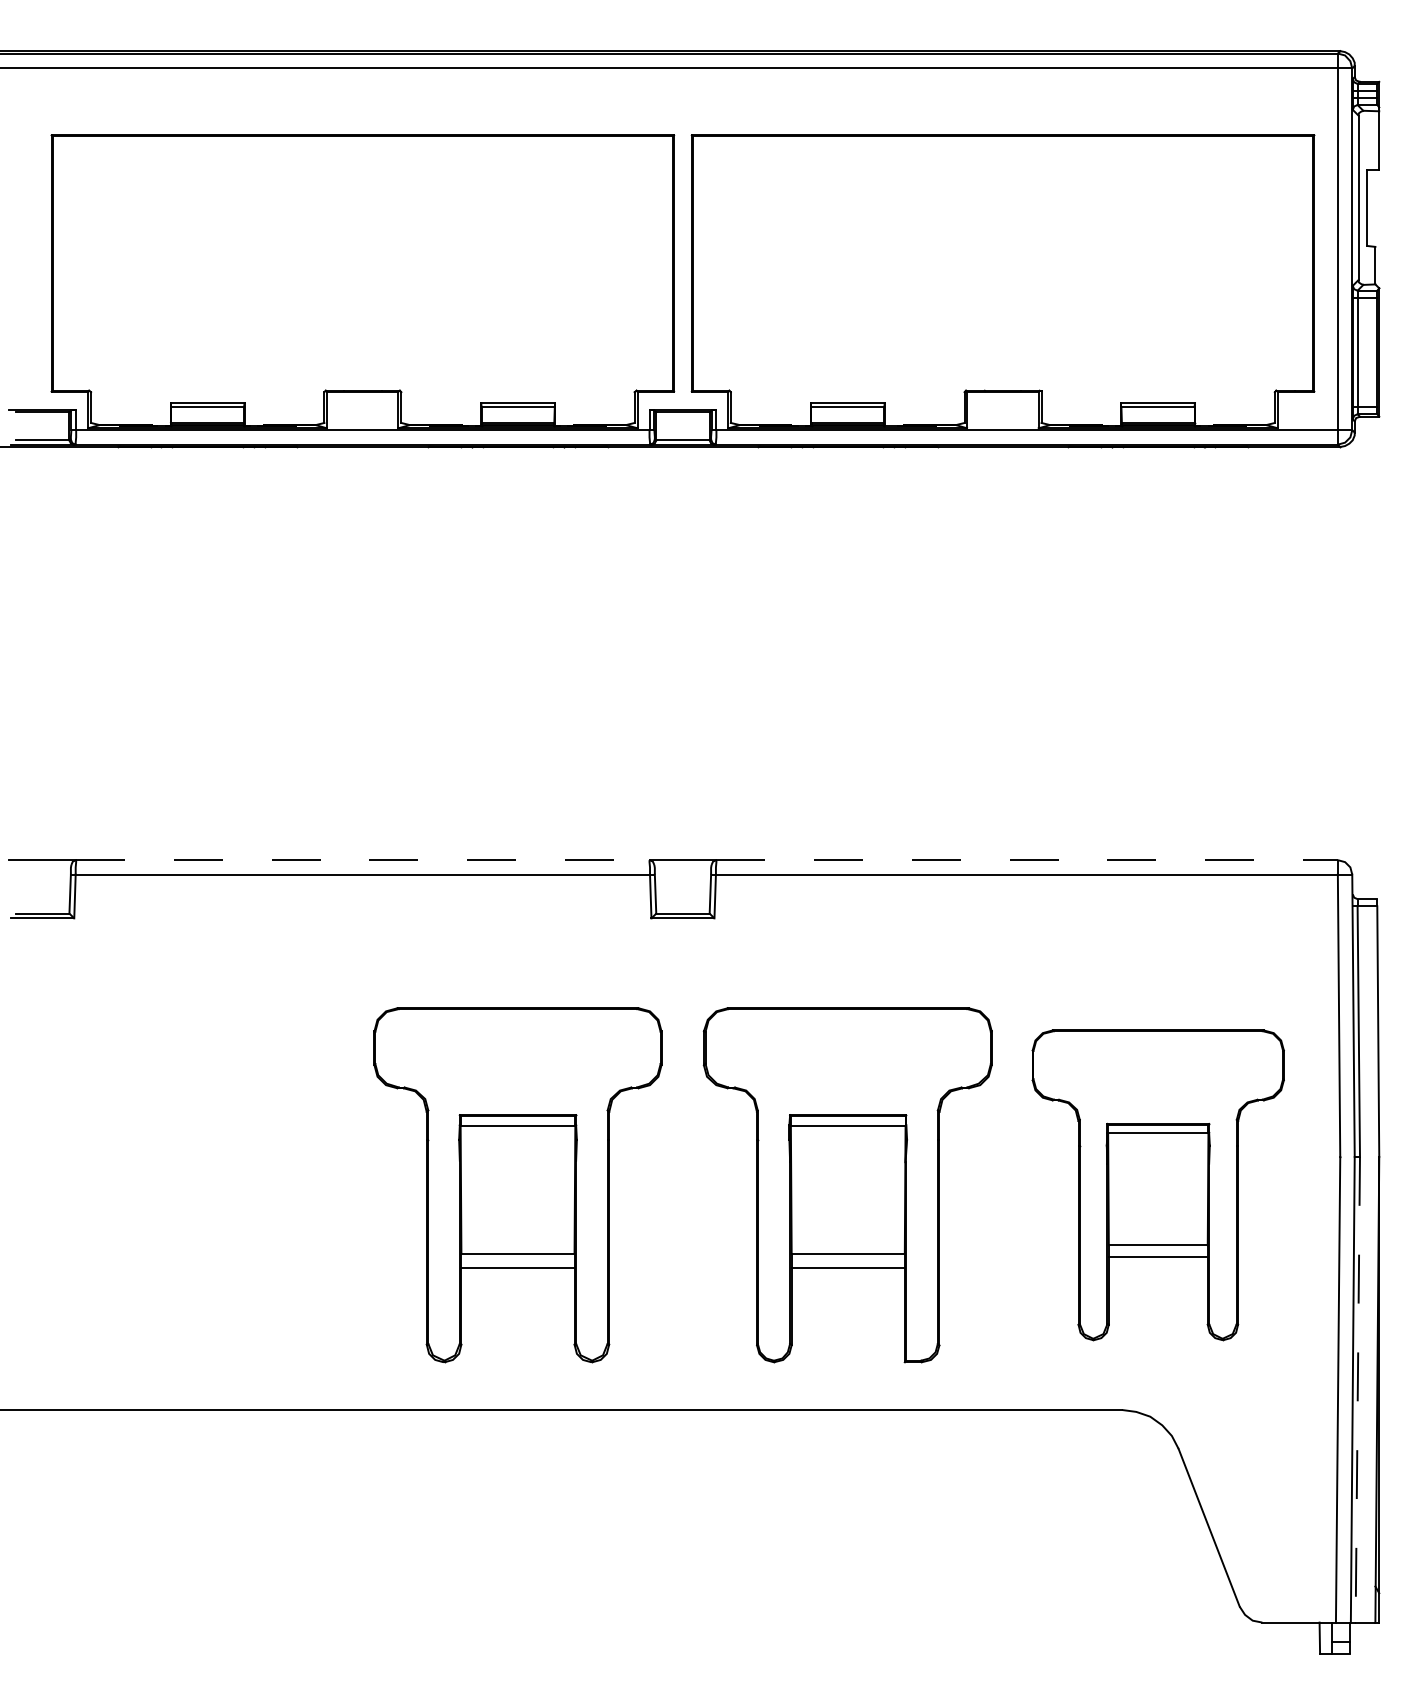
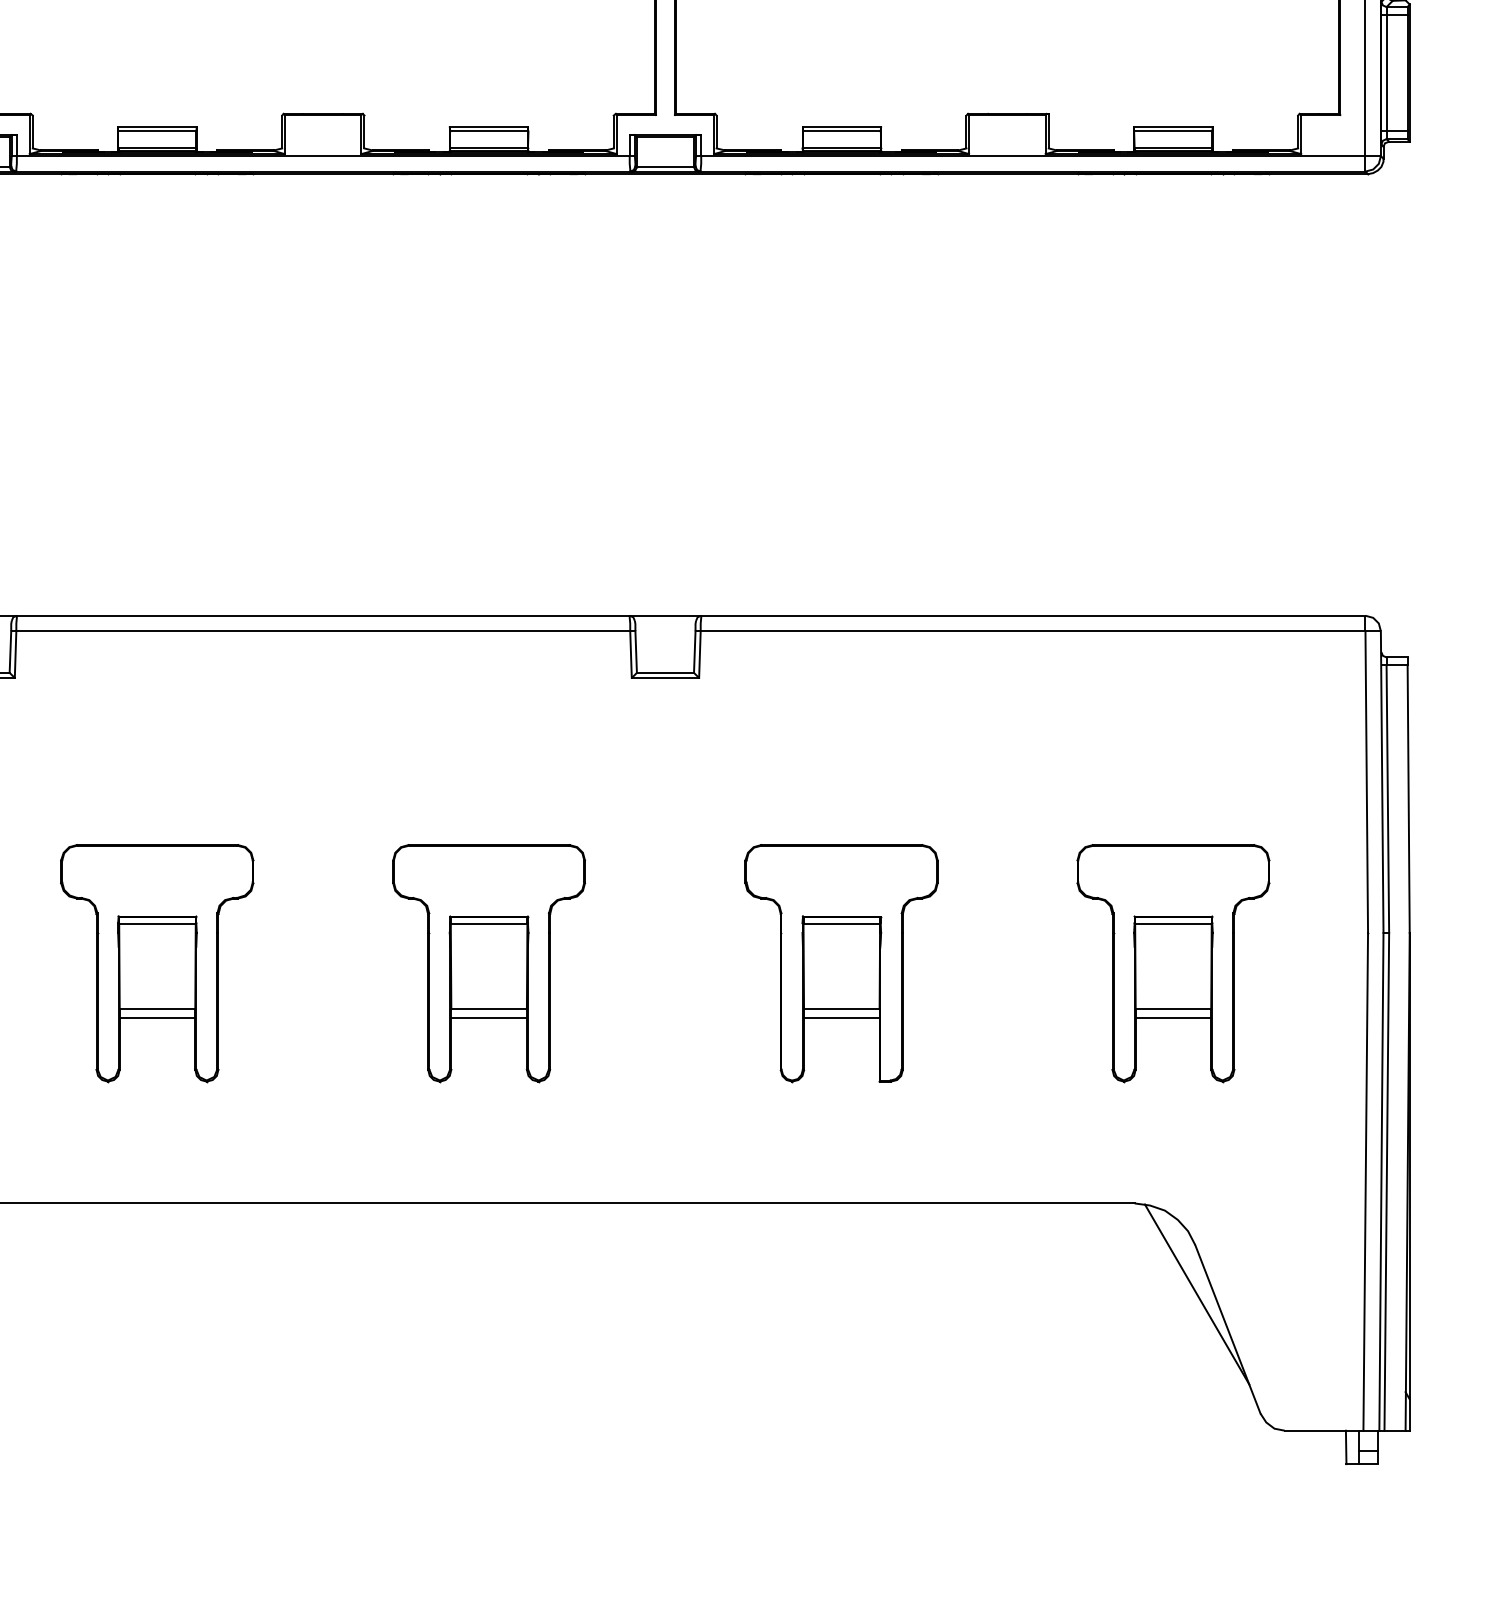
line: (362, 860) -> (322, 616), dashed -> solid
line: (1027, 860) -> (1033, 616), dashed -> solid
part: (207, 1185) -> (157, 963), added
part: (517, 1185) -> (488, 963), size x0.62
part: (847, 1185) -> (841, 963), size x0.62
part: (1157, 1185) -> (1172, 963), size x0.71
line: (1357, 1389) -> (1386, 1181), dashed -> solid
line: (1180, 1494) -> (1197, 1293), added

